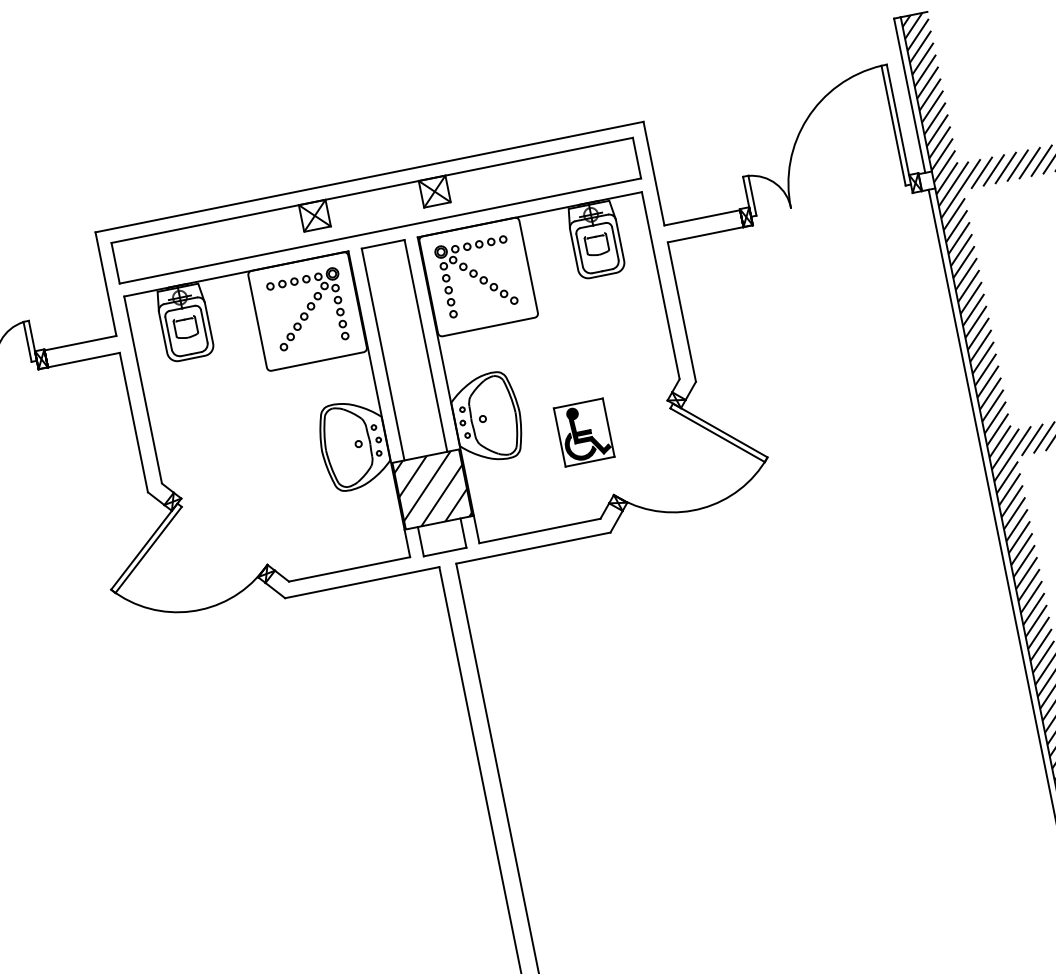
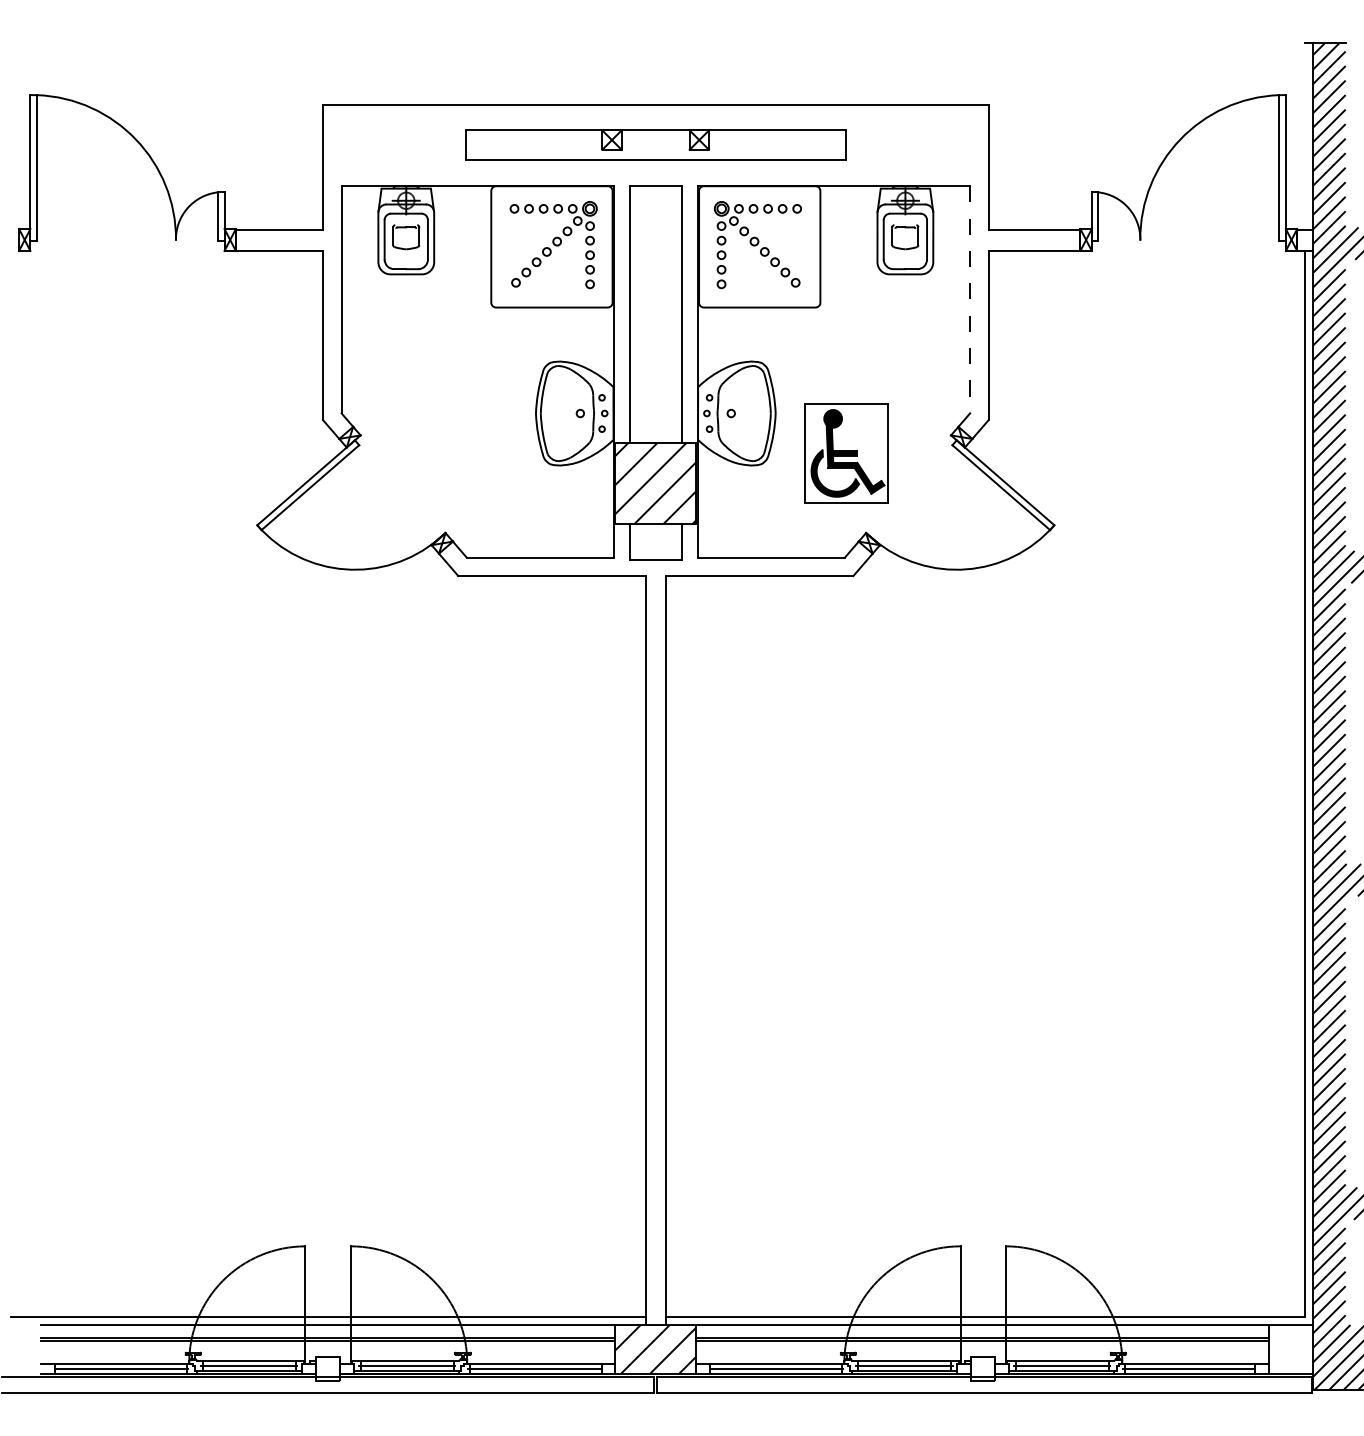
line: (909, 95) -> (1305, 136), removed
part: (375, 210) -> (655, 144), size x0.6
line: (661, 285) -> (970, 299), solid -> dashed
part: (584, 432) -> (846, 453), size x1.4

